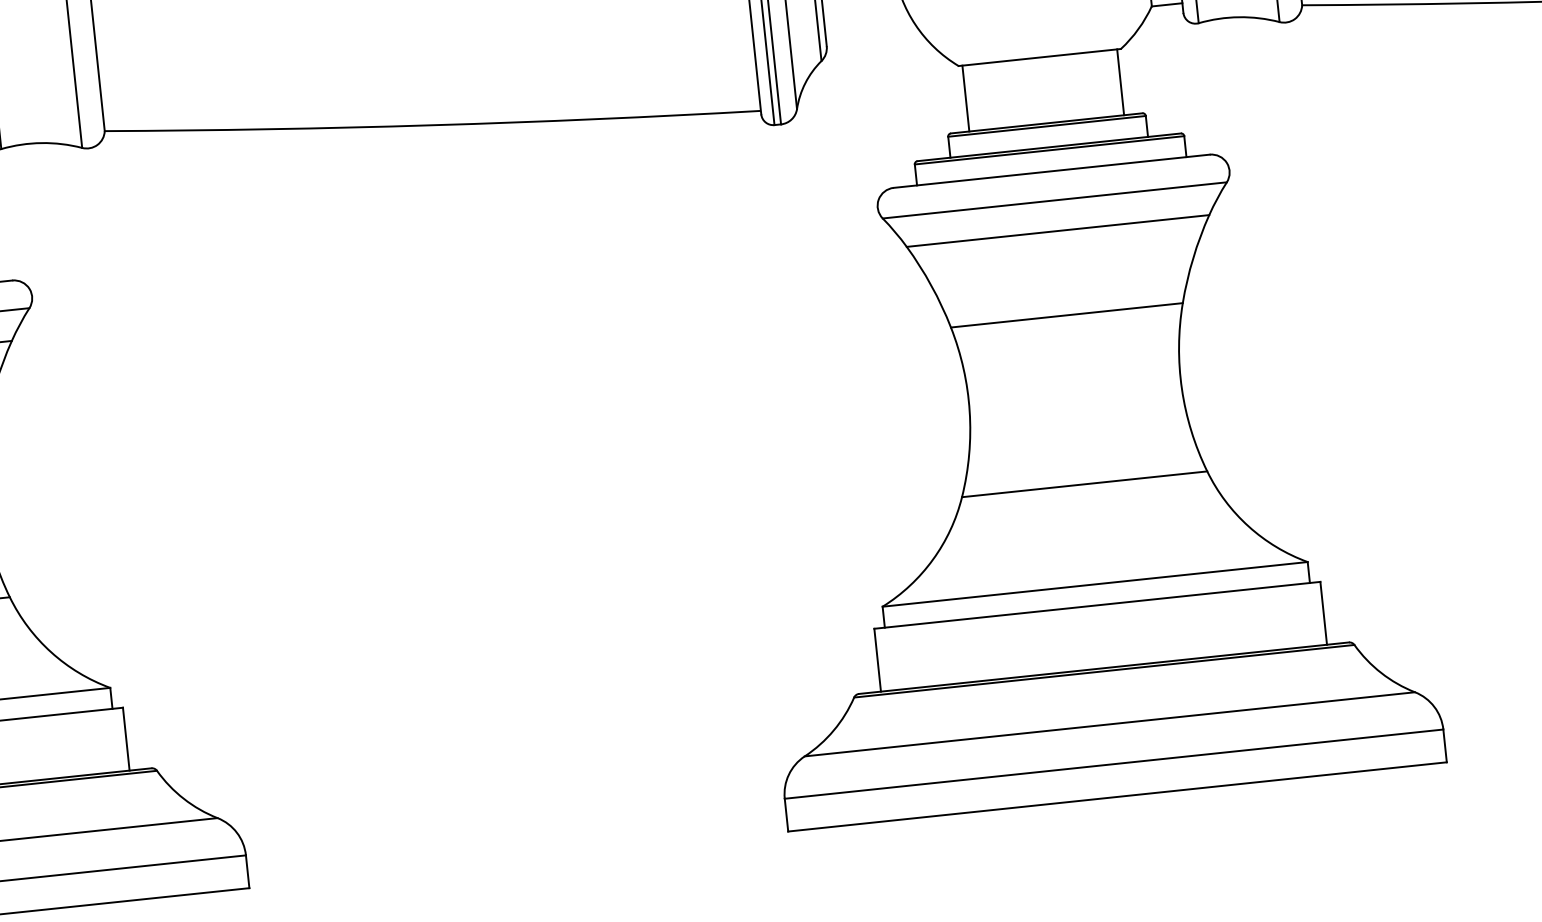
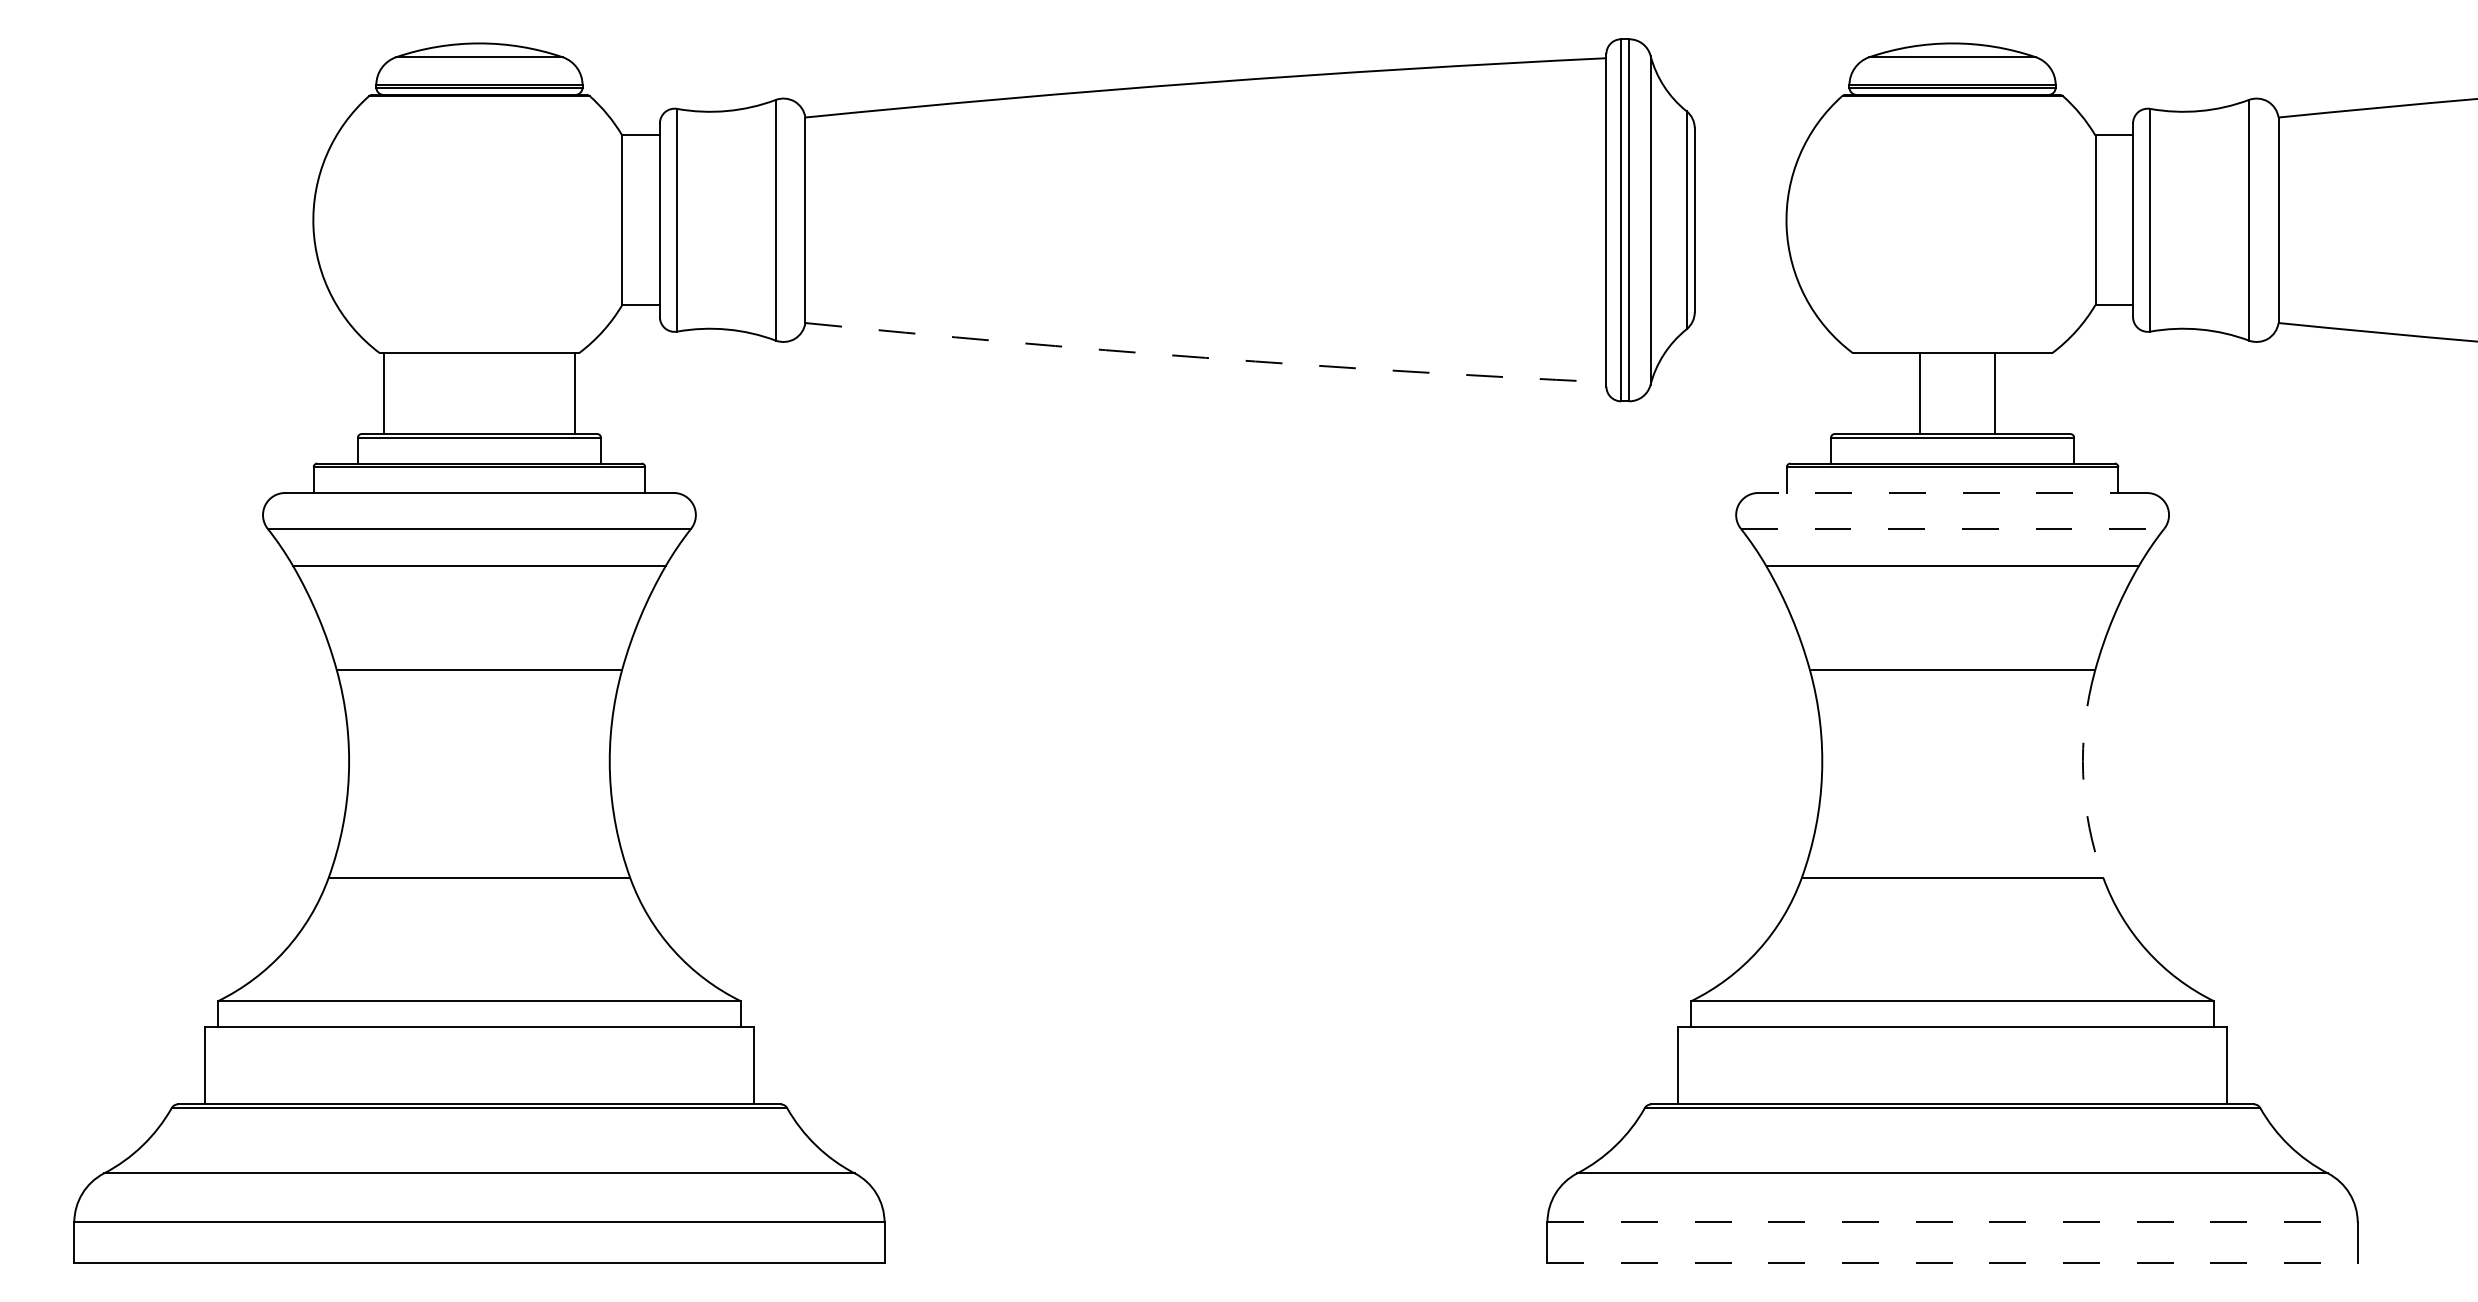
line: (1120, 82) -> (1994, 393), moved
line: (965, 98) -> (1920, 393), moved
arc: (432, 124) -> (1205, 357), solid -> dashed
line: (1051, 171) -> (1952, 493), solid -> dashed
line: (1054, 200) -> (1952, 528), solid -> dashed
arc: (1182, 388) -> (2083, 774), solid -> dashed
line: (1114, 764) -> (1953, 1222), solid -> dashed
line: (1118, 796) -> (1953, 1262), solid -> dashed

